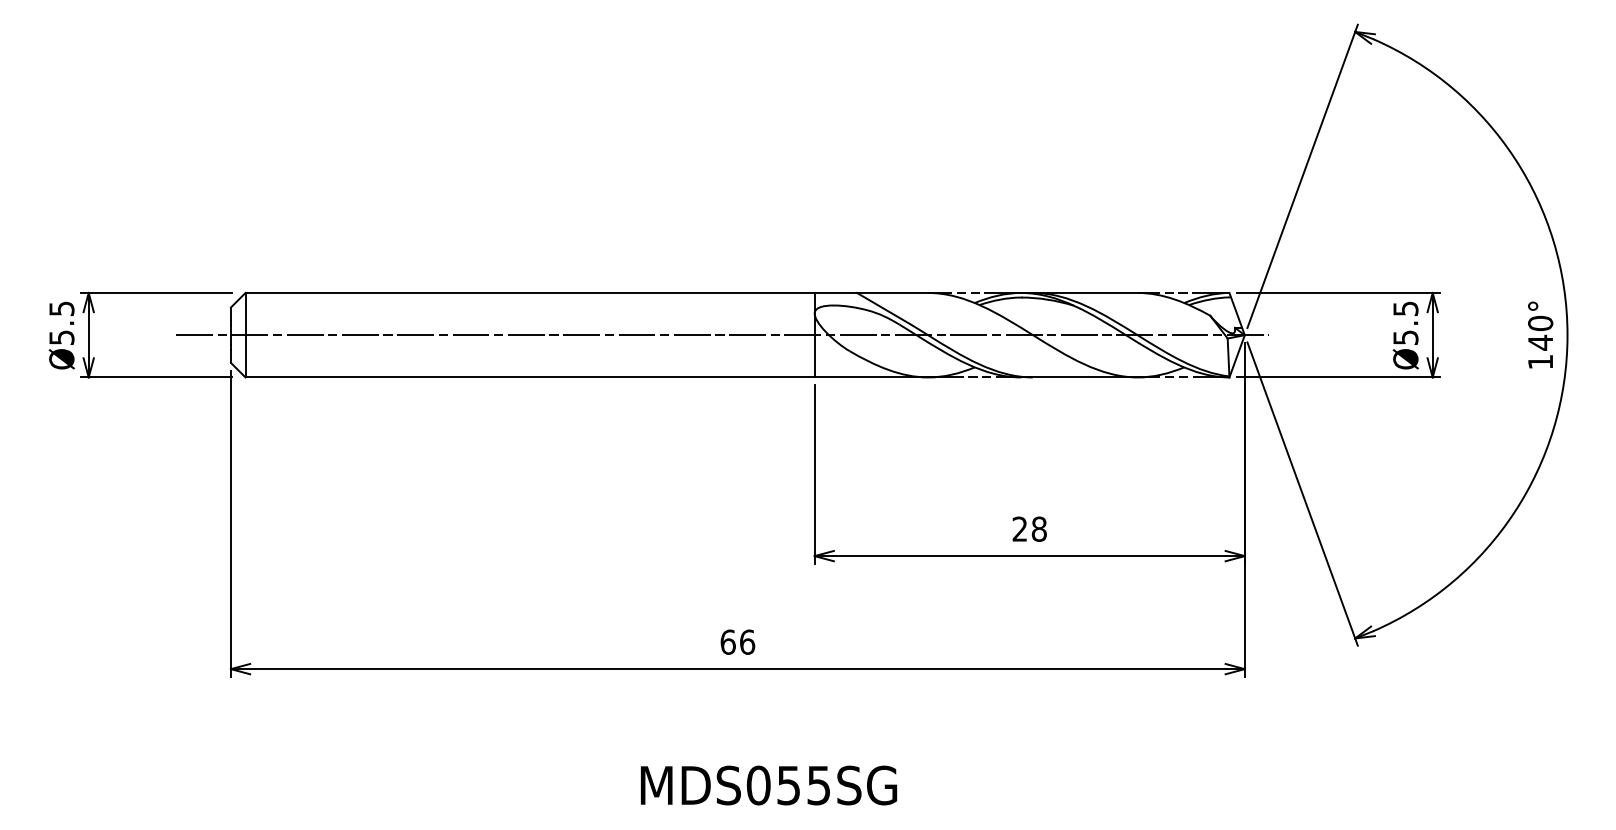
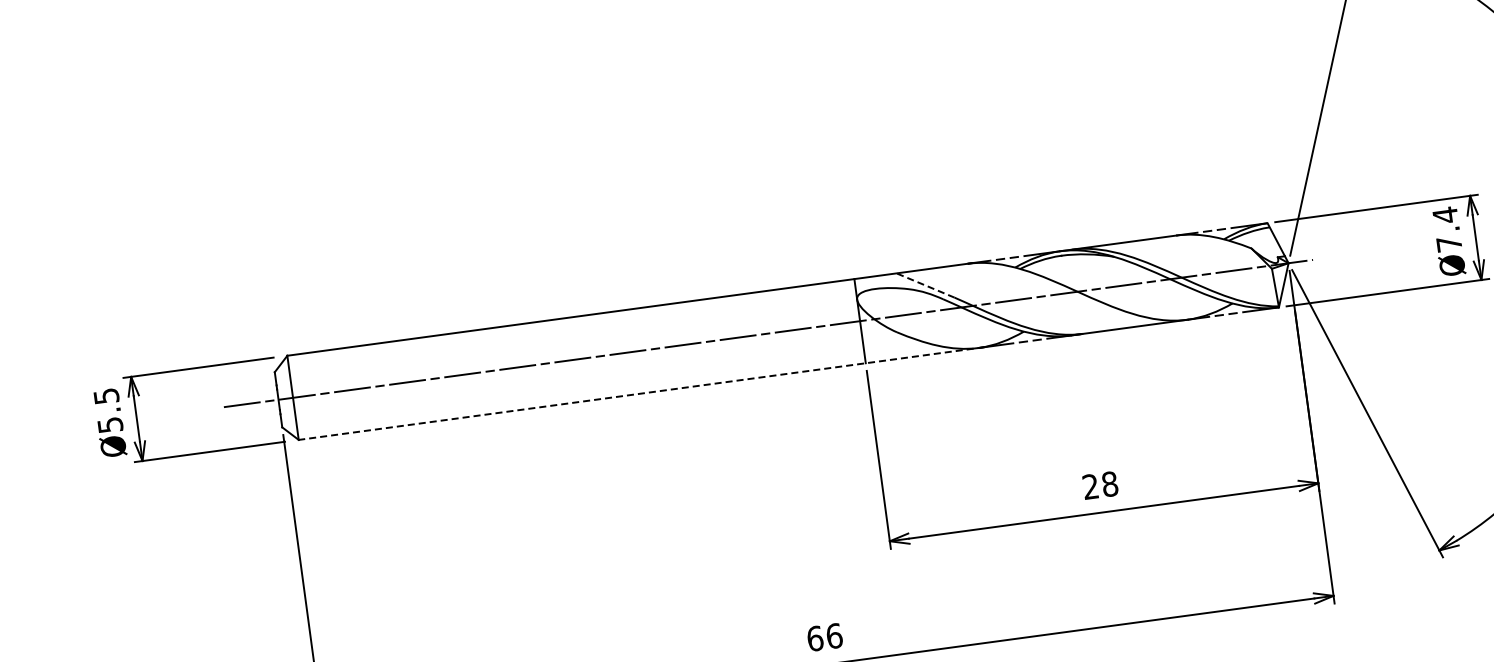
line: (883, 308) -> (925, 285), solid -> dashed
text: (1405, 322) -> (1446, 228), Ø5.5 -> Ø7.4
line: (589, 377) -> (641, 393), solid -> dashed

